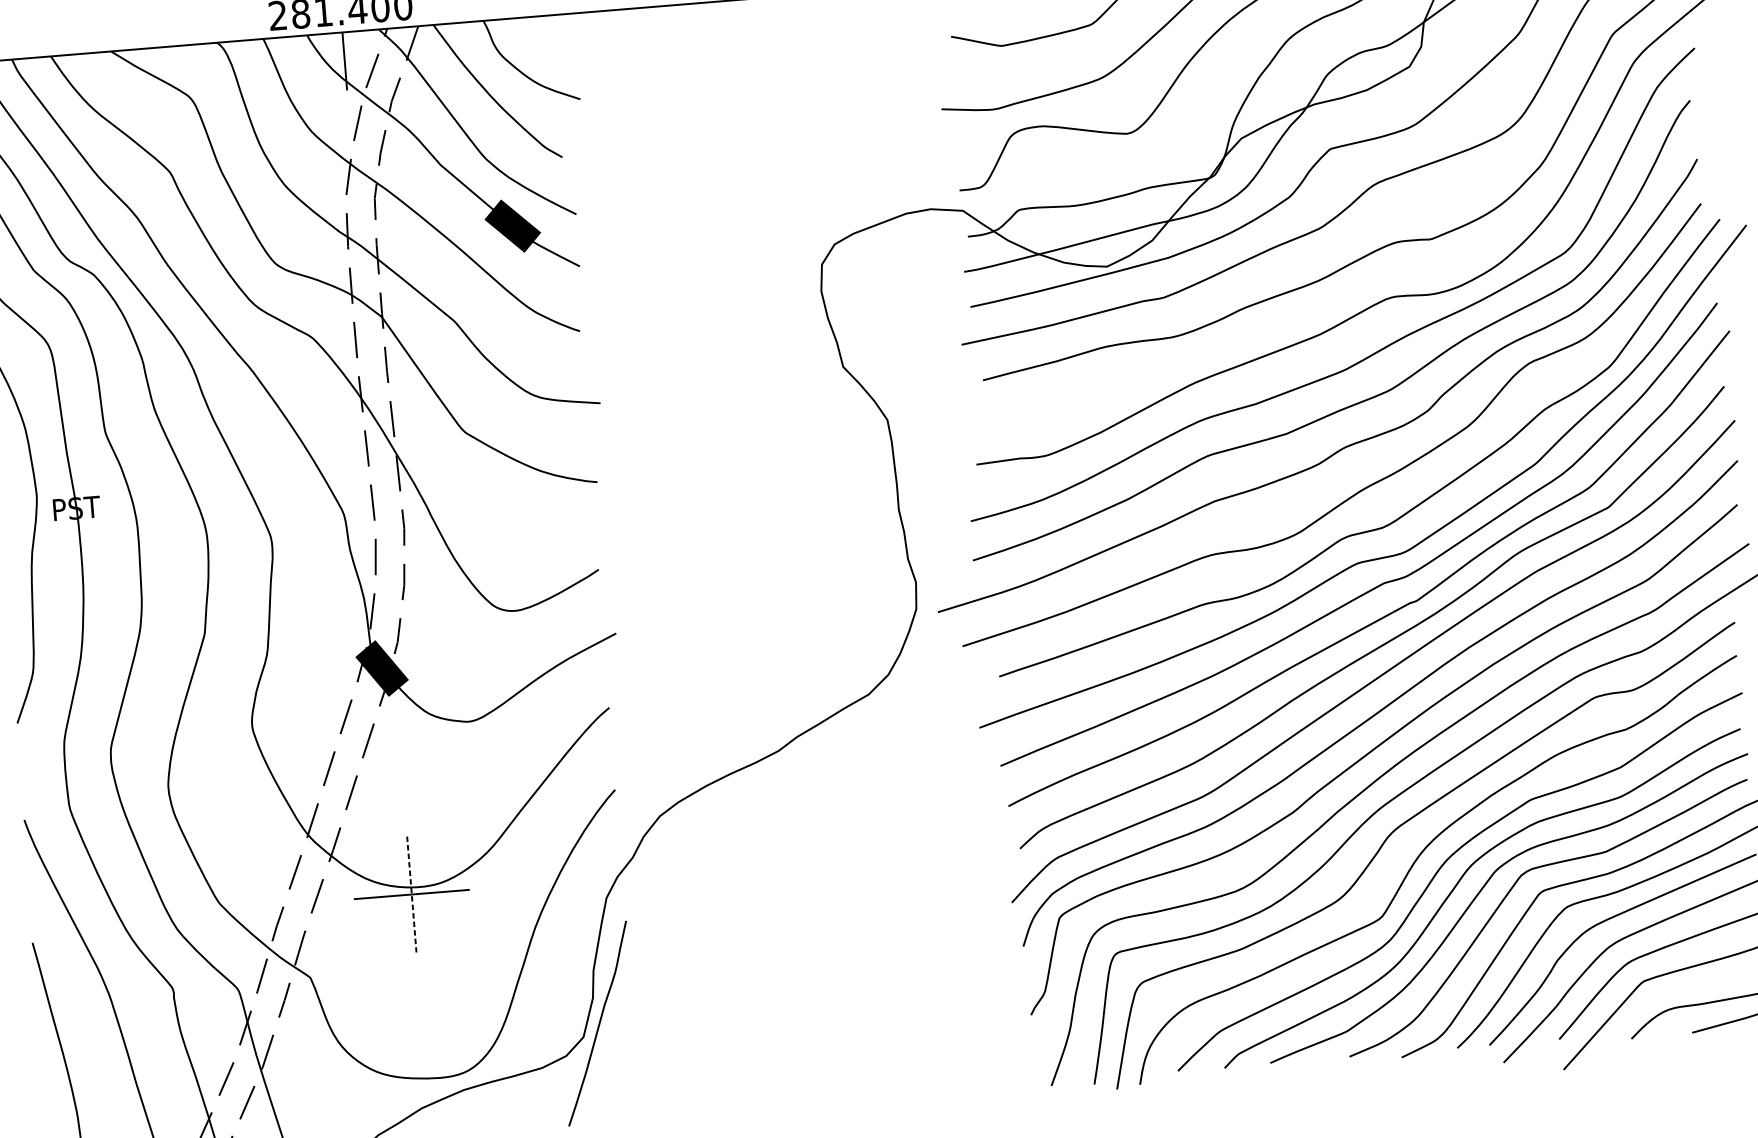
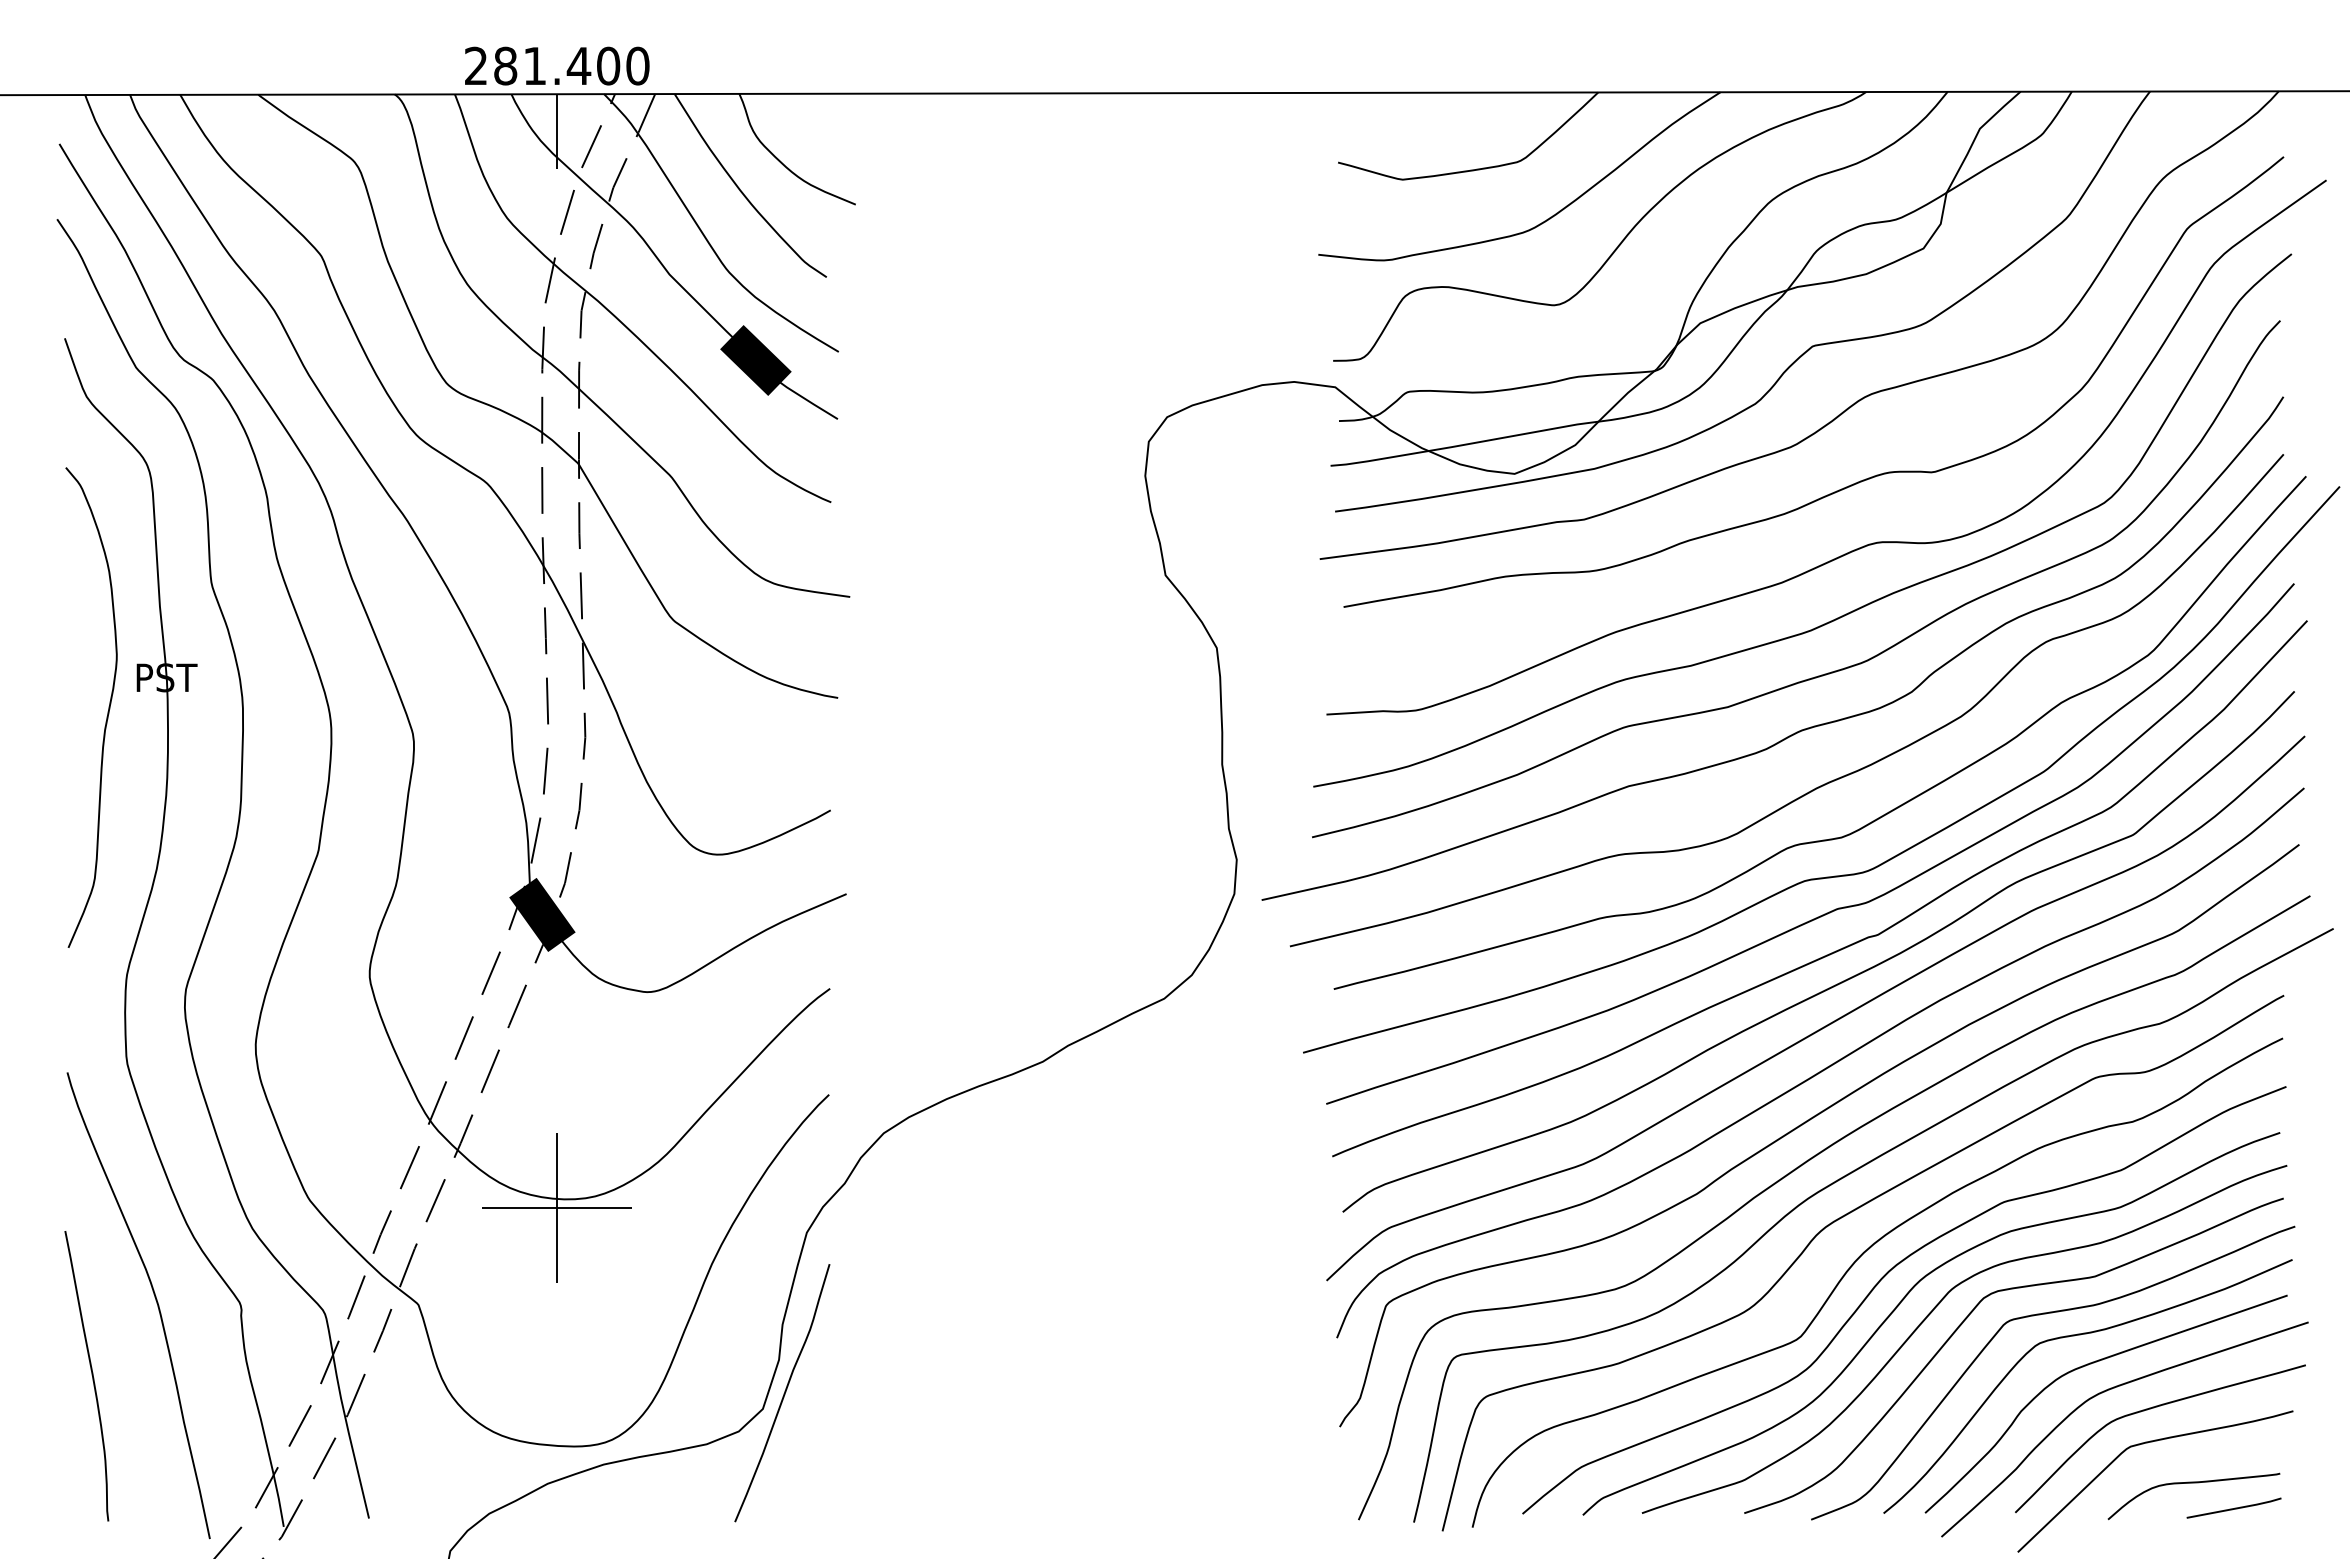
line: (412, 894) -> (557, 1208), dashed -> solid

